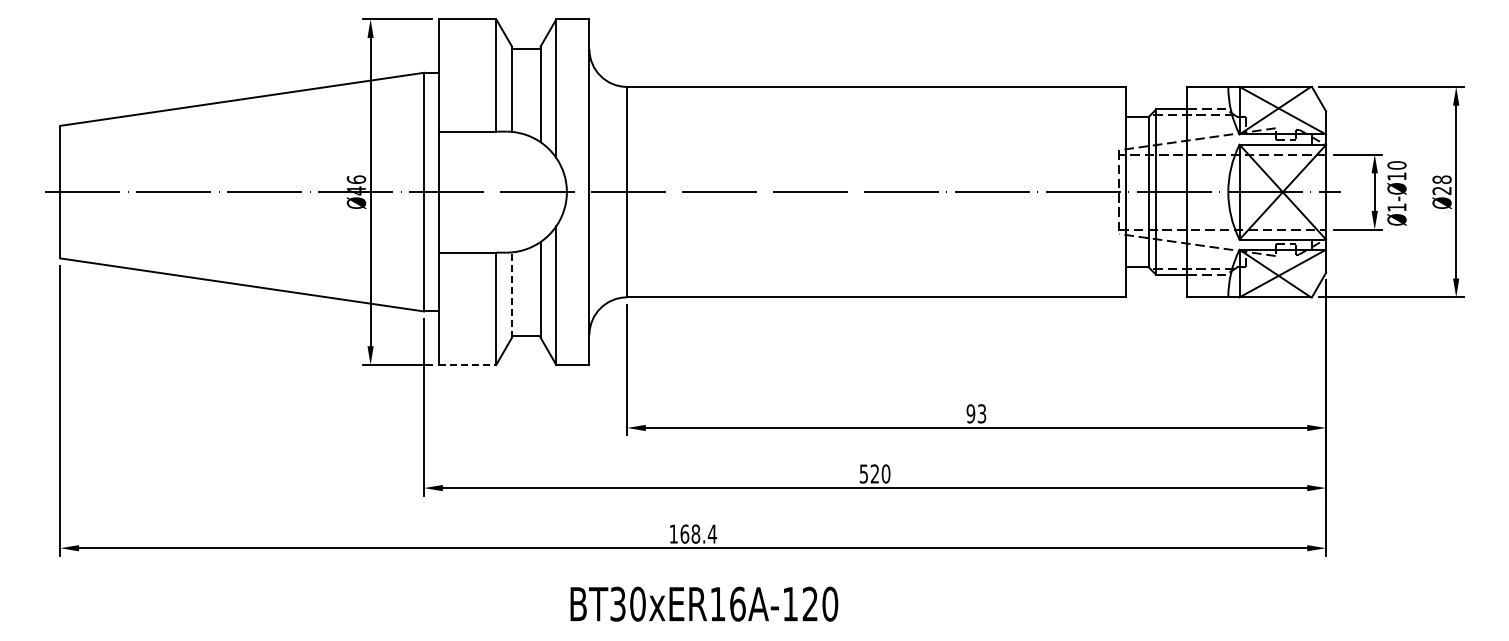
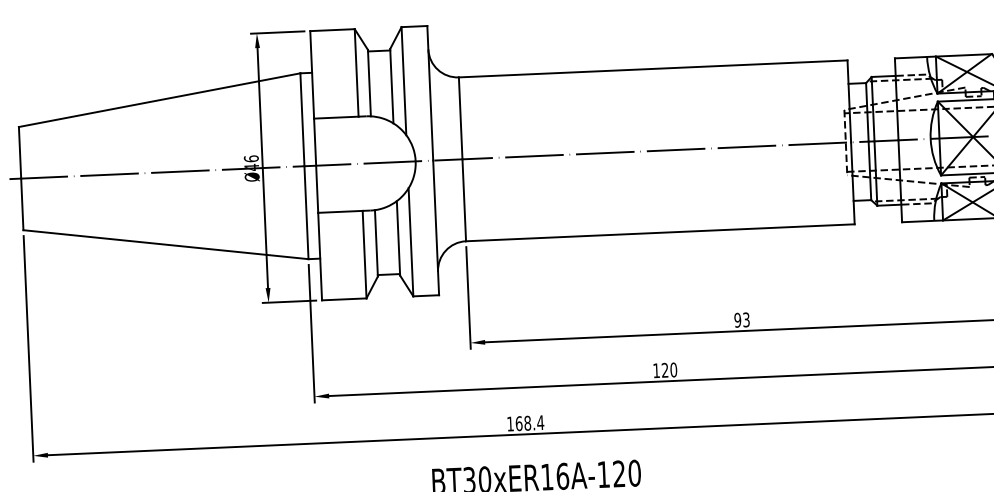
line: (512, 295) -> (376, 243), dashed -> solid
line: (467, 365) -> (344, 299), dashed -> solid
text: (863, 473) -> (656, 370), 520 -> 120

